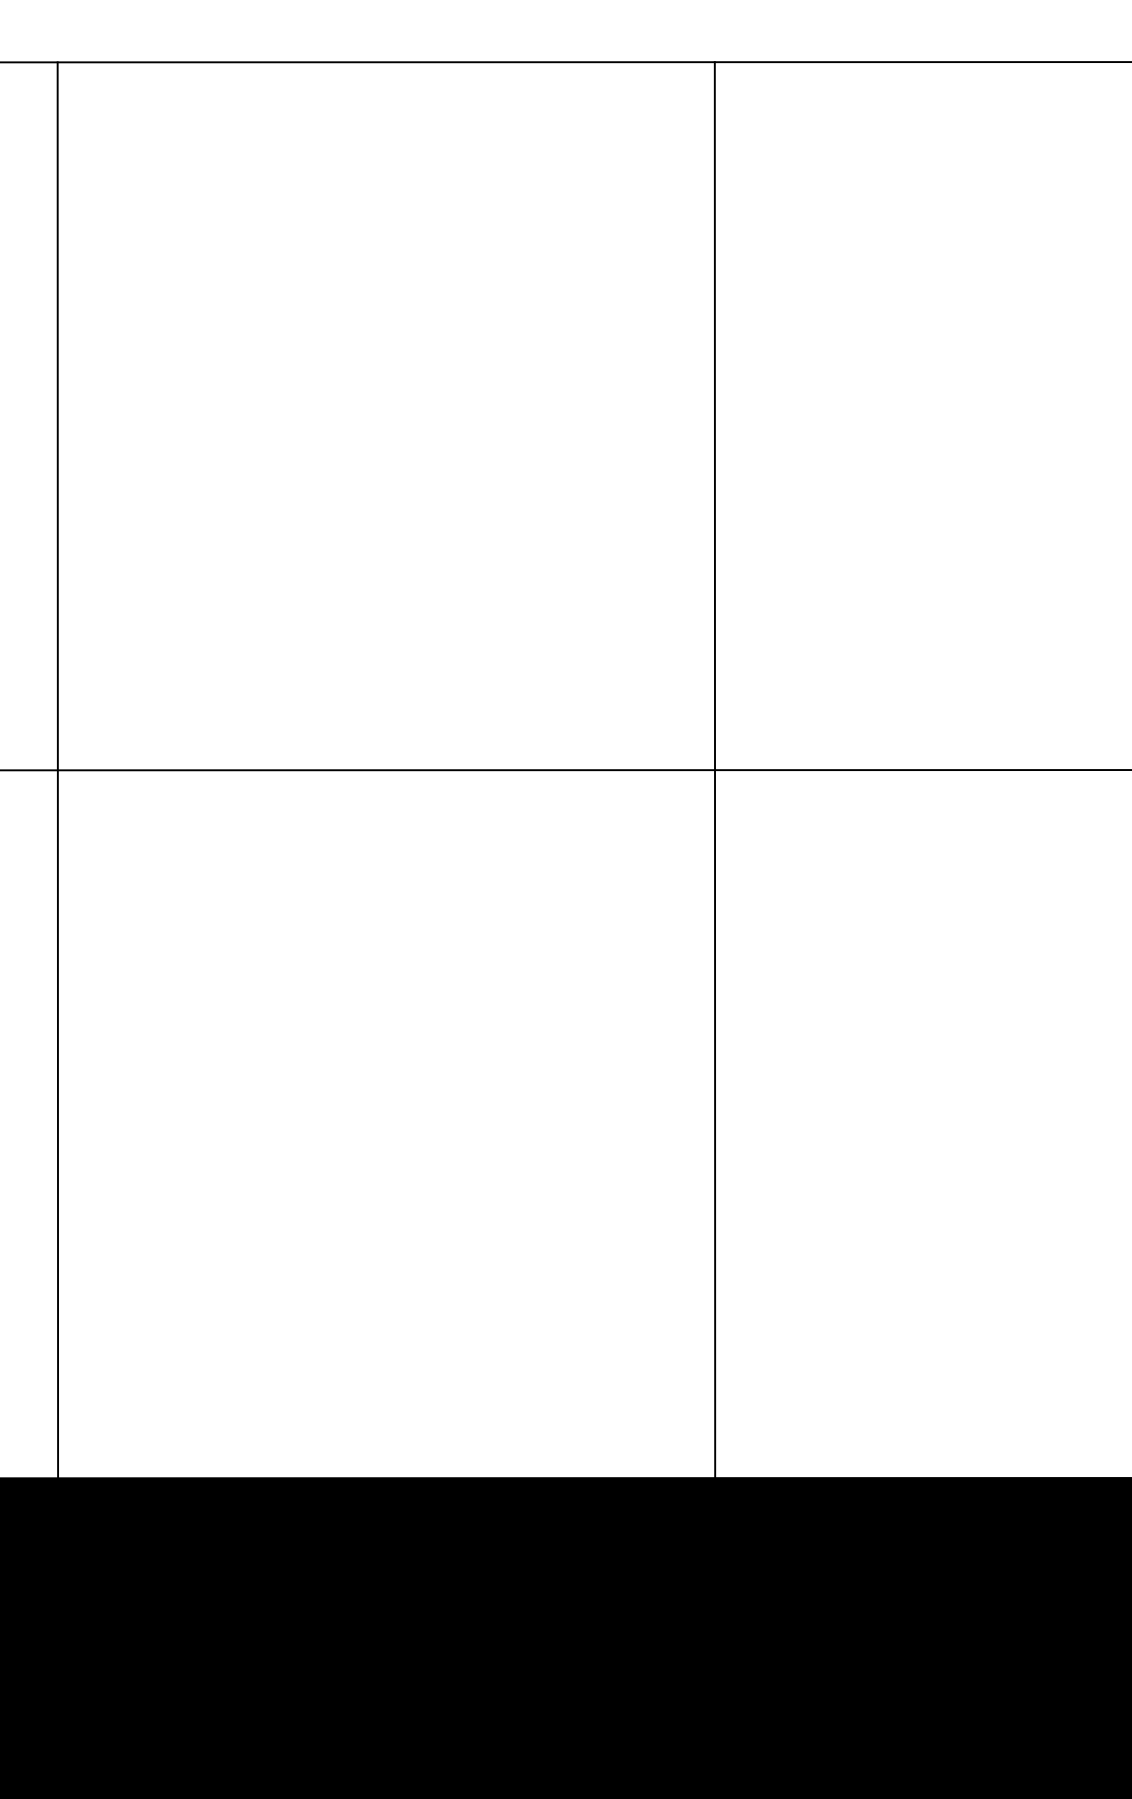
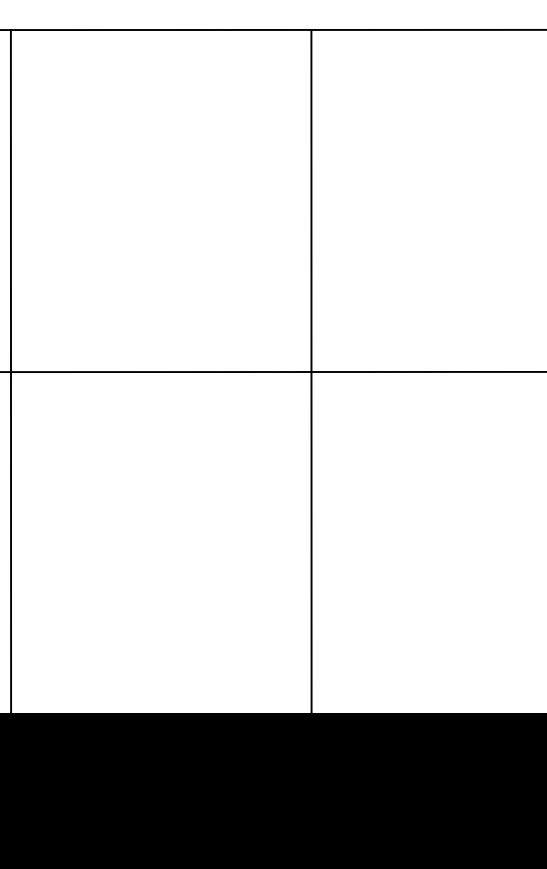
line: (715, 769) -> (311, 371), moved
line: (56, 771) -> (10, 372), moved

